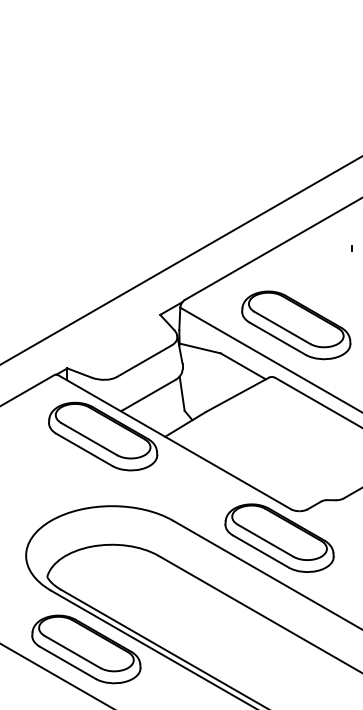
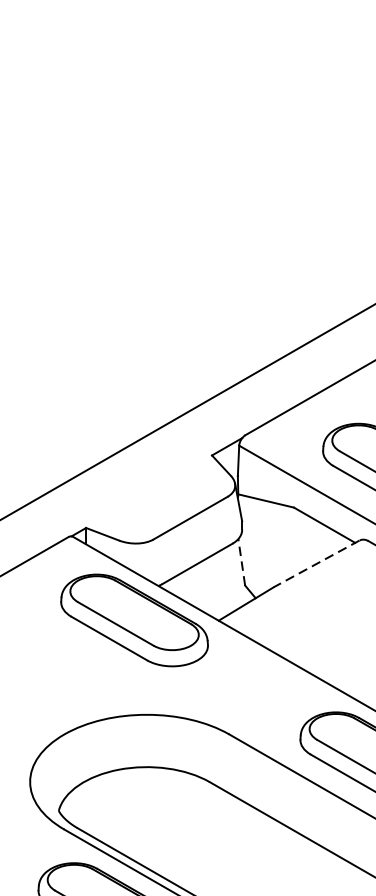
line: (182, 393) -> (242, 562), solid -> dashed
line: (237, 394) -> (316, 563), solid -> dashed

